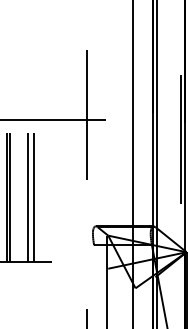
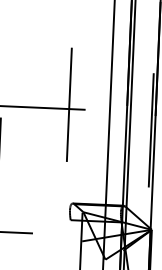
line: (28, 190) -> (14, 169), removed
line: (34, 190) -> (20, 169), removed

